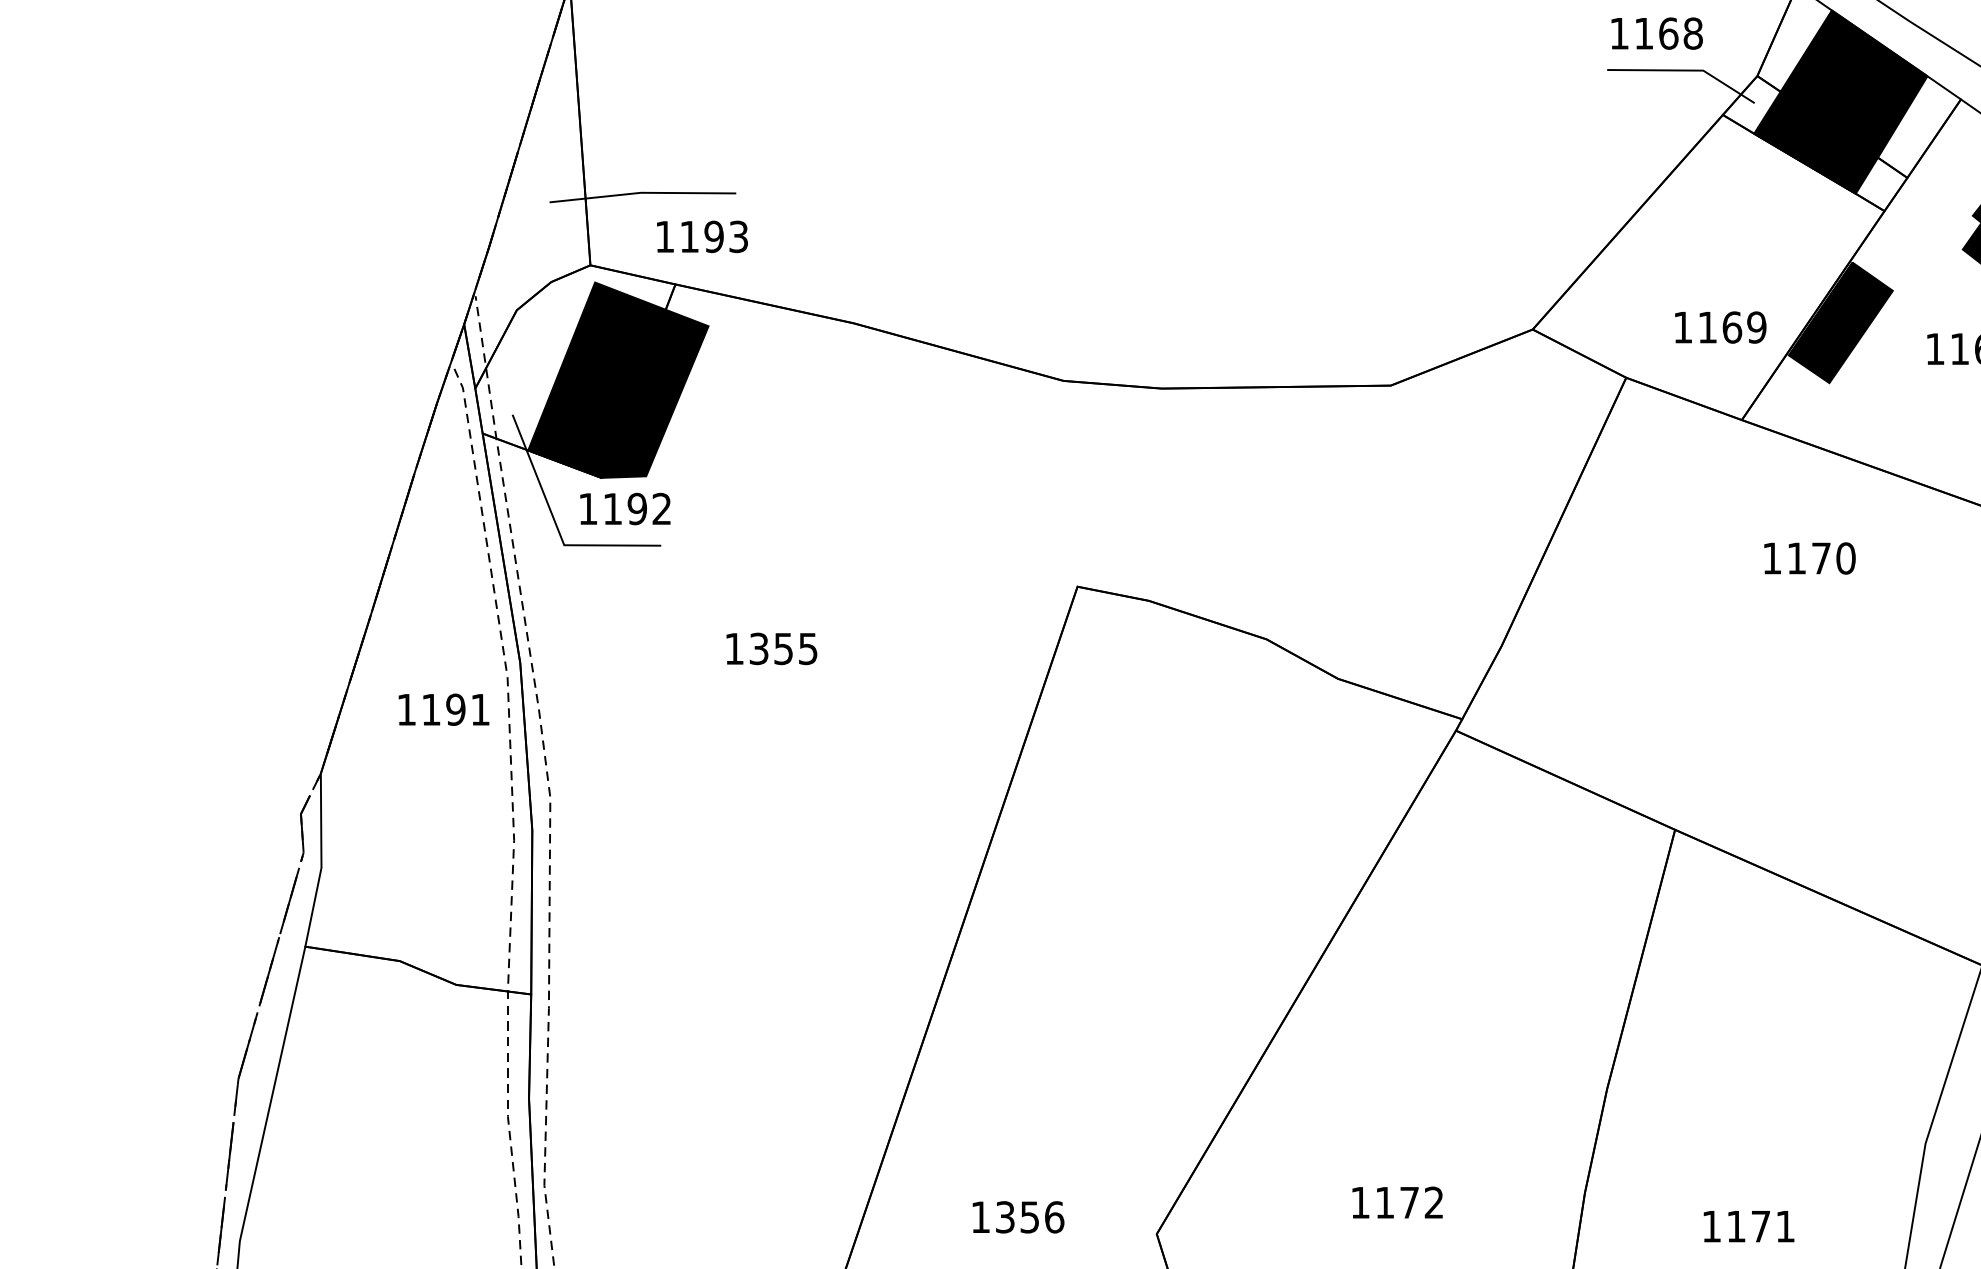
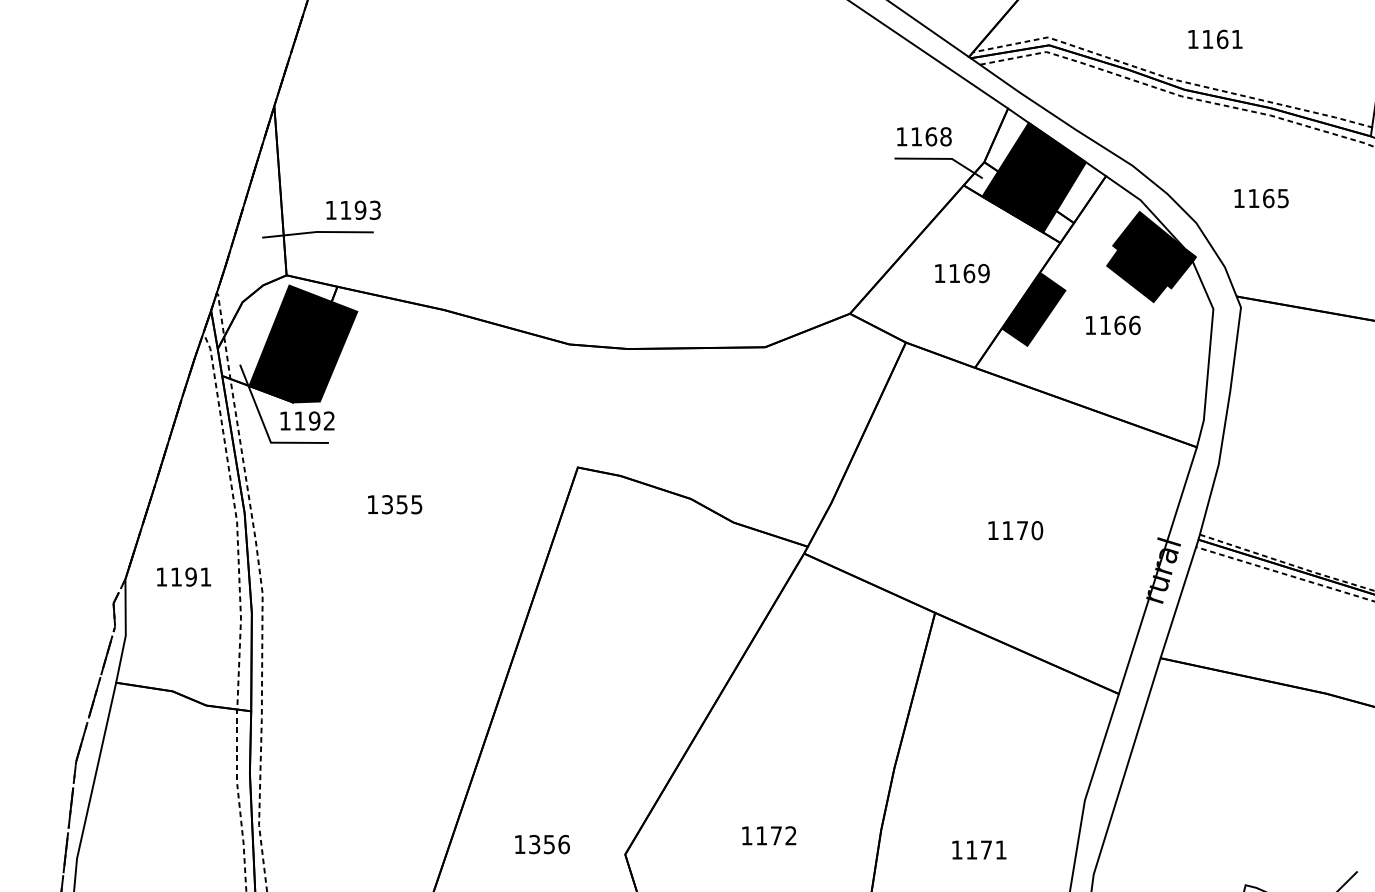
text: (702, 235) -> (353, 209), moved
text: (1720, 327) -> (962, 273), moved
text: (1809, 558) -> (1015, 530), moved
text: (444, 708) -> (184, 576), moved

